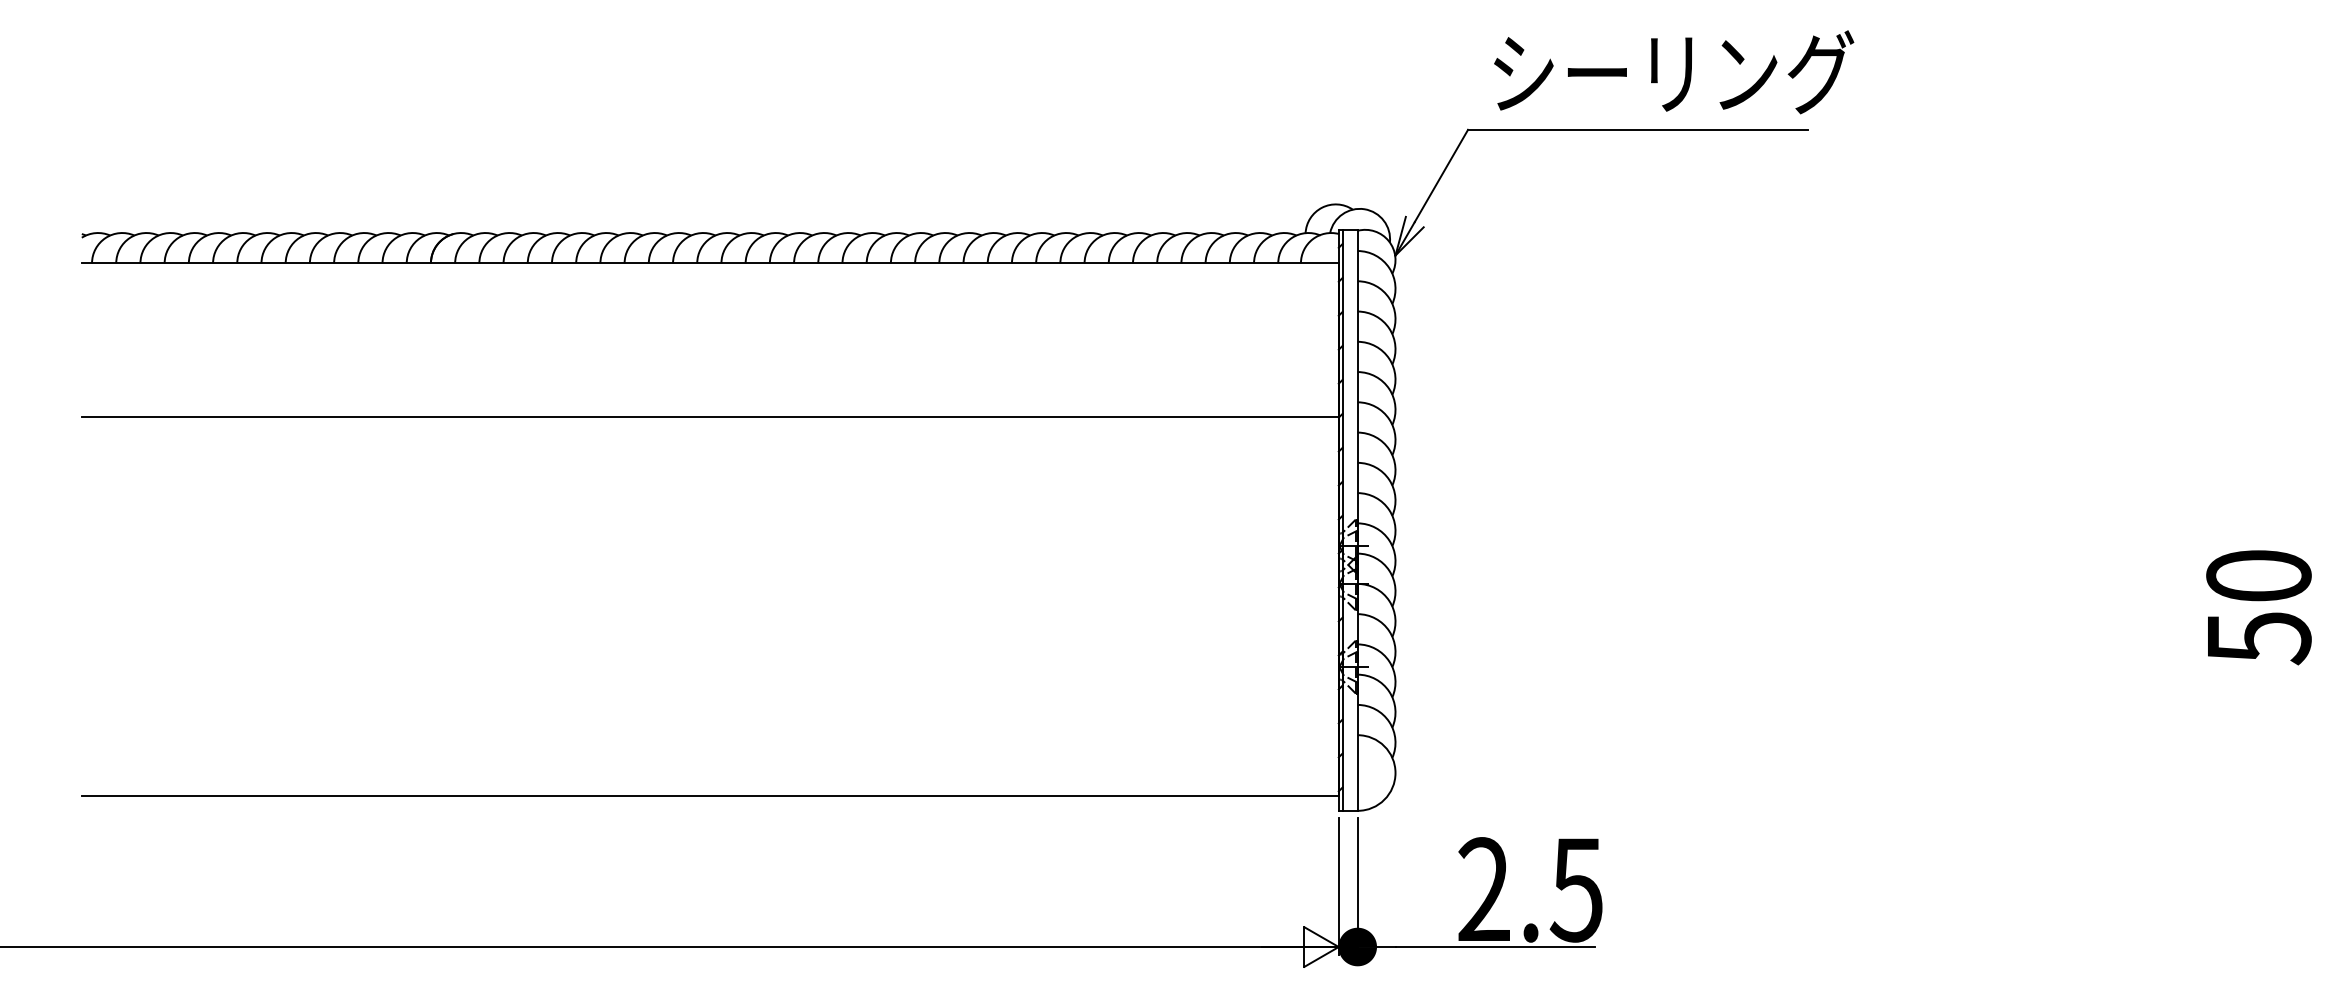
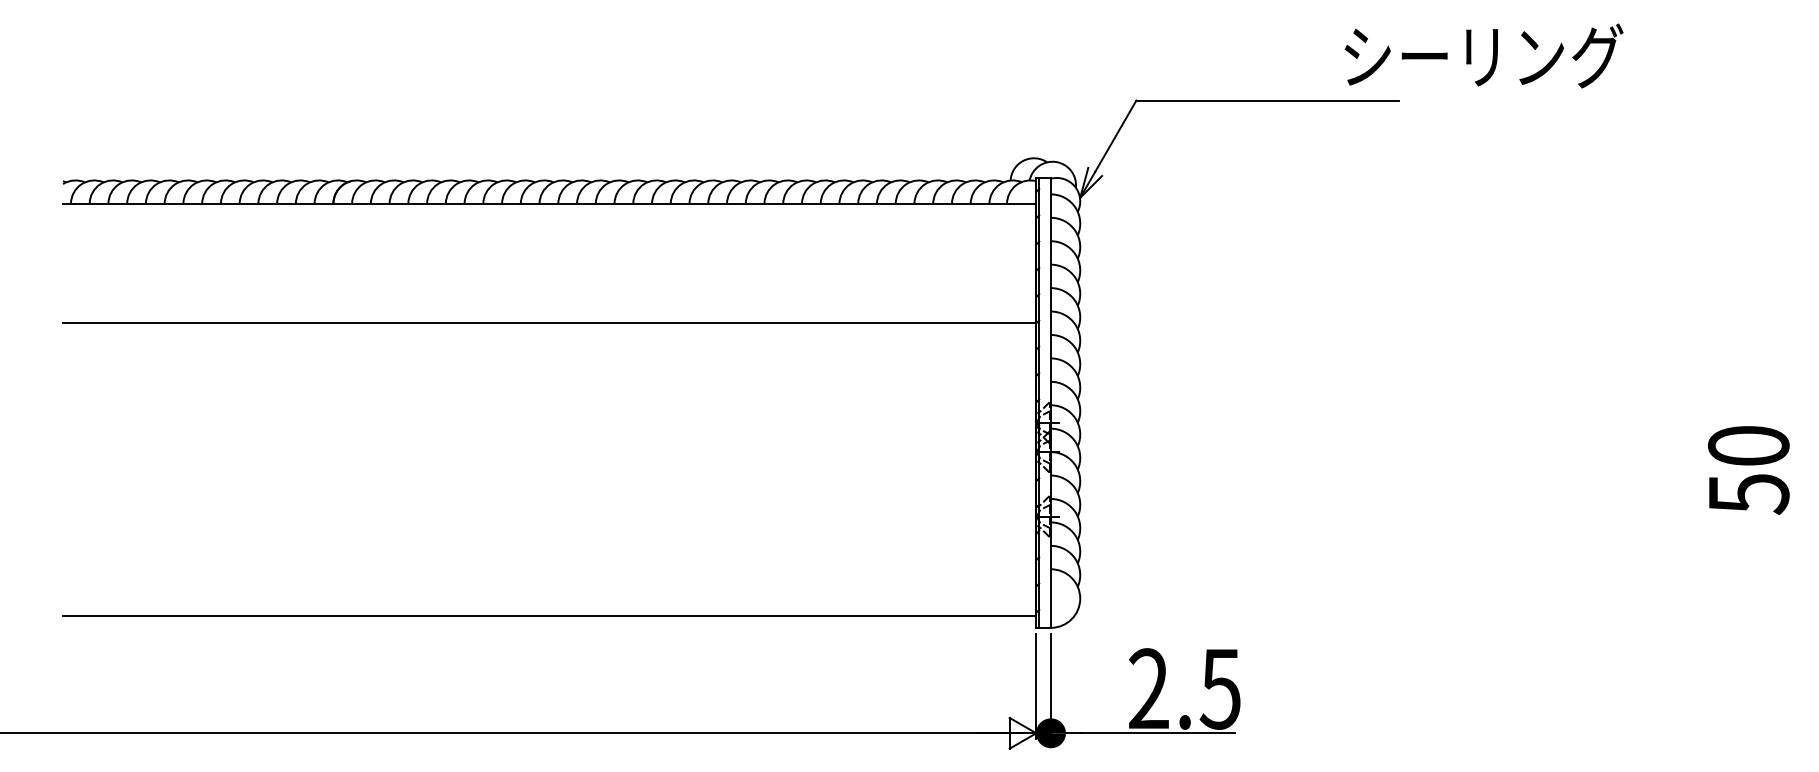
text: (1674, 72) -> (1484, 56), moved

